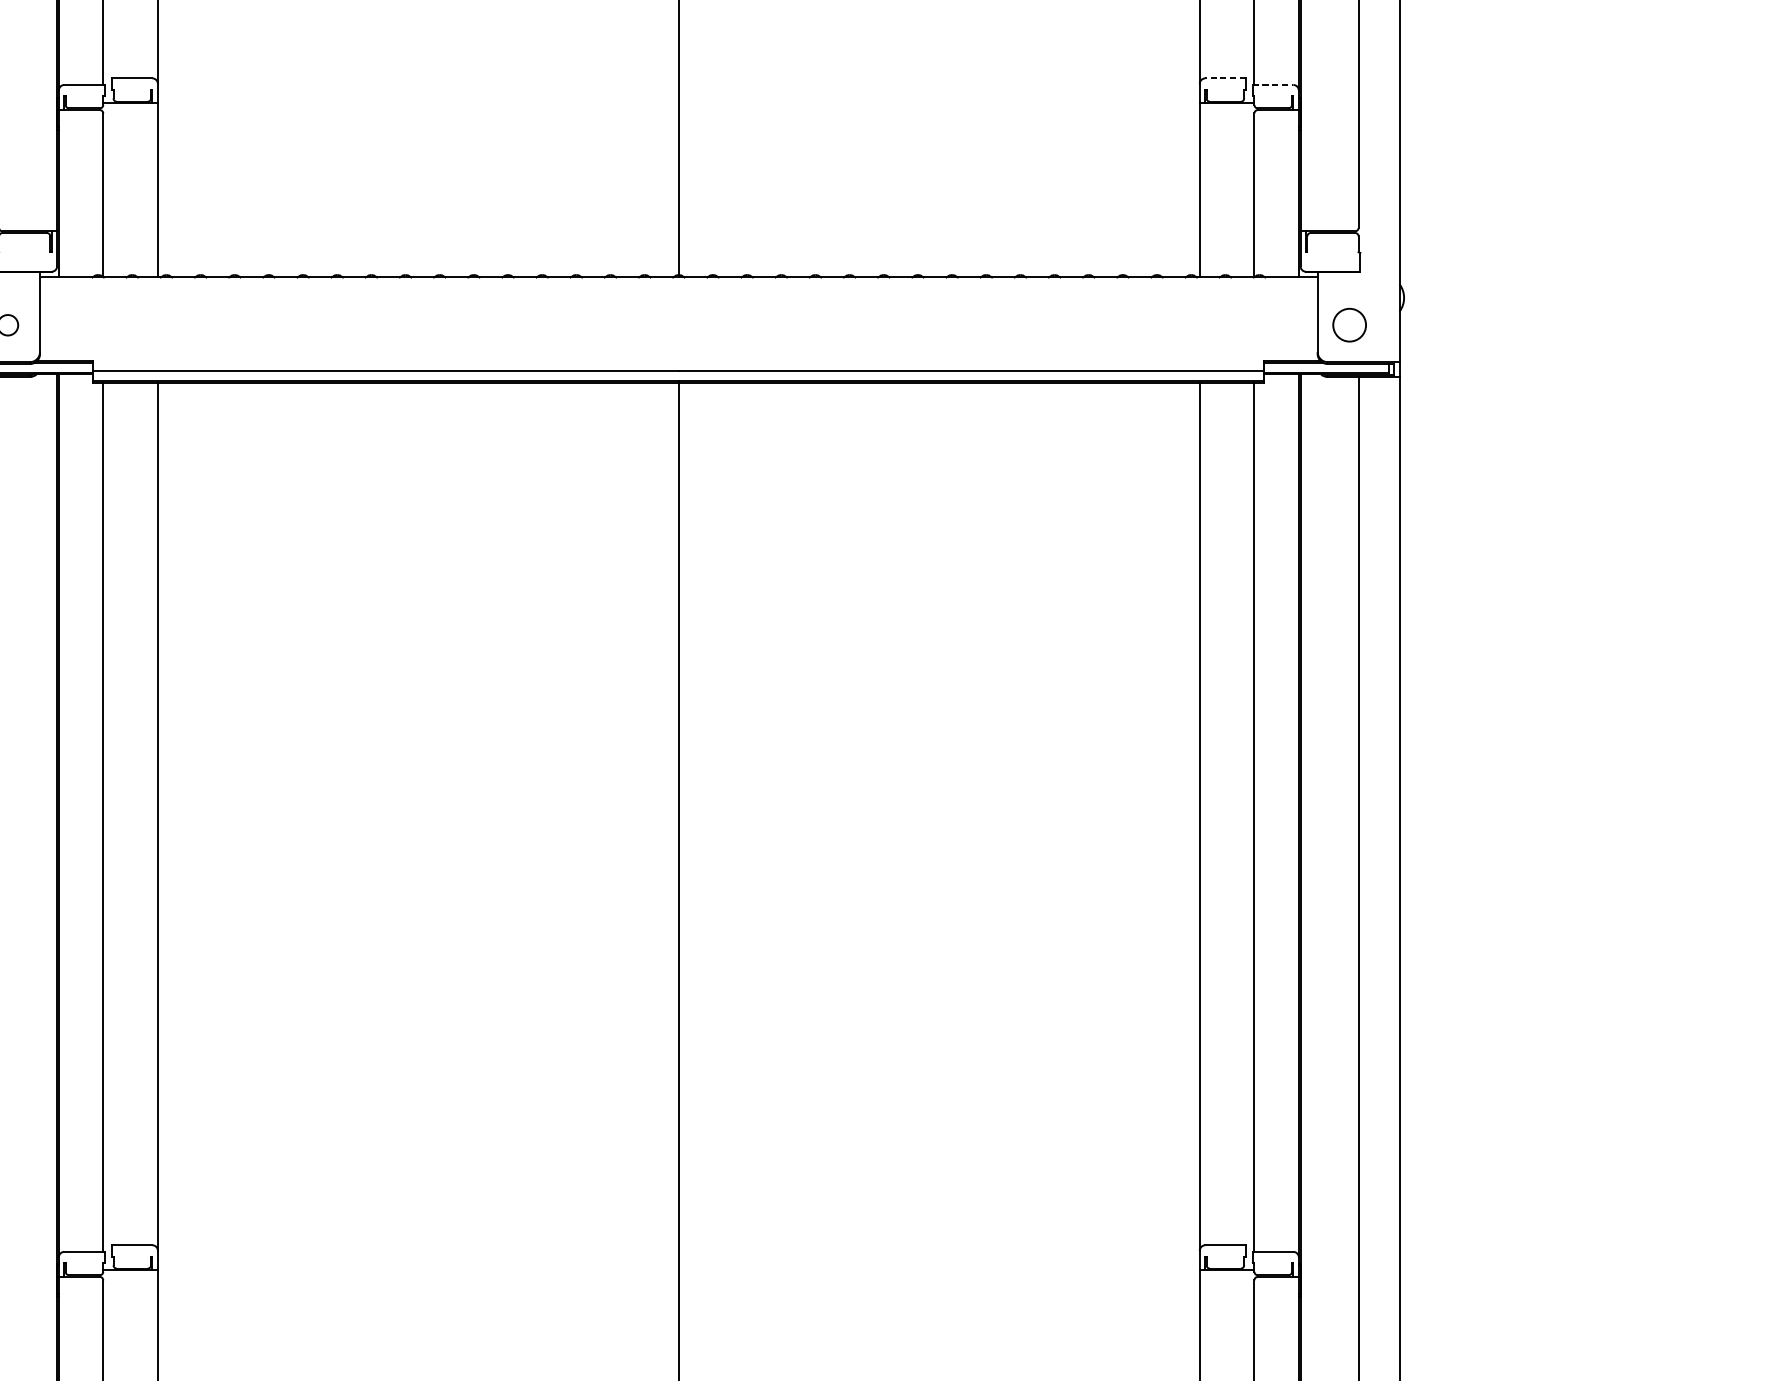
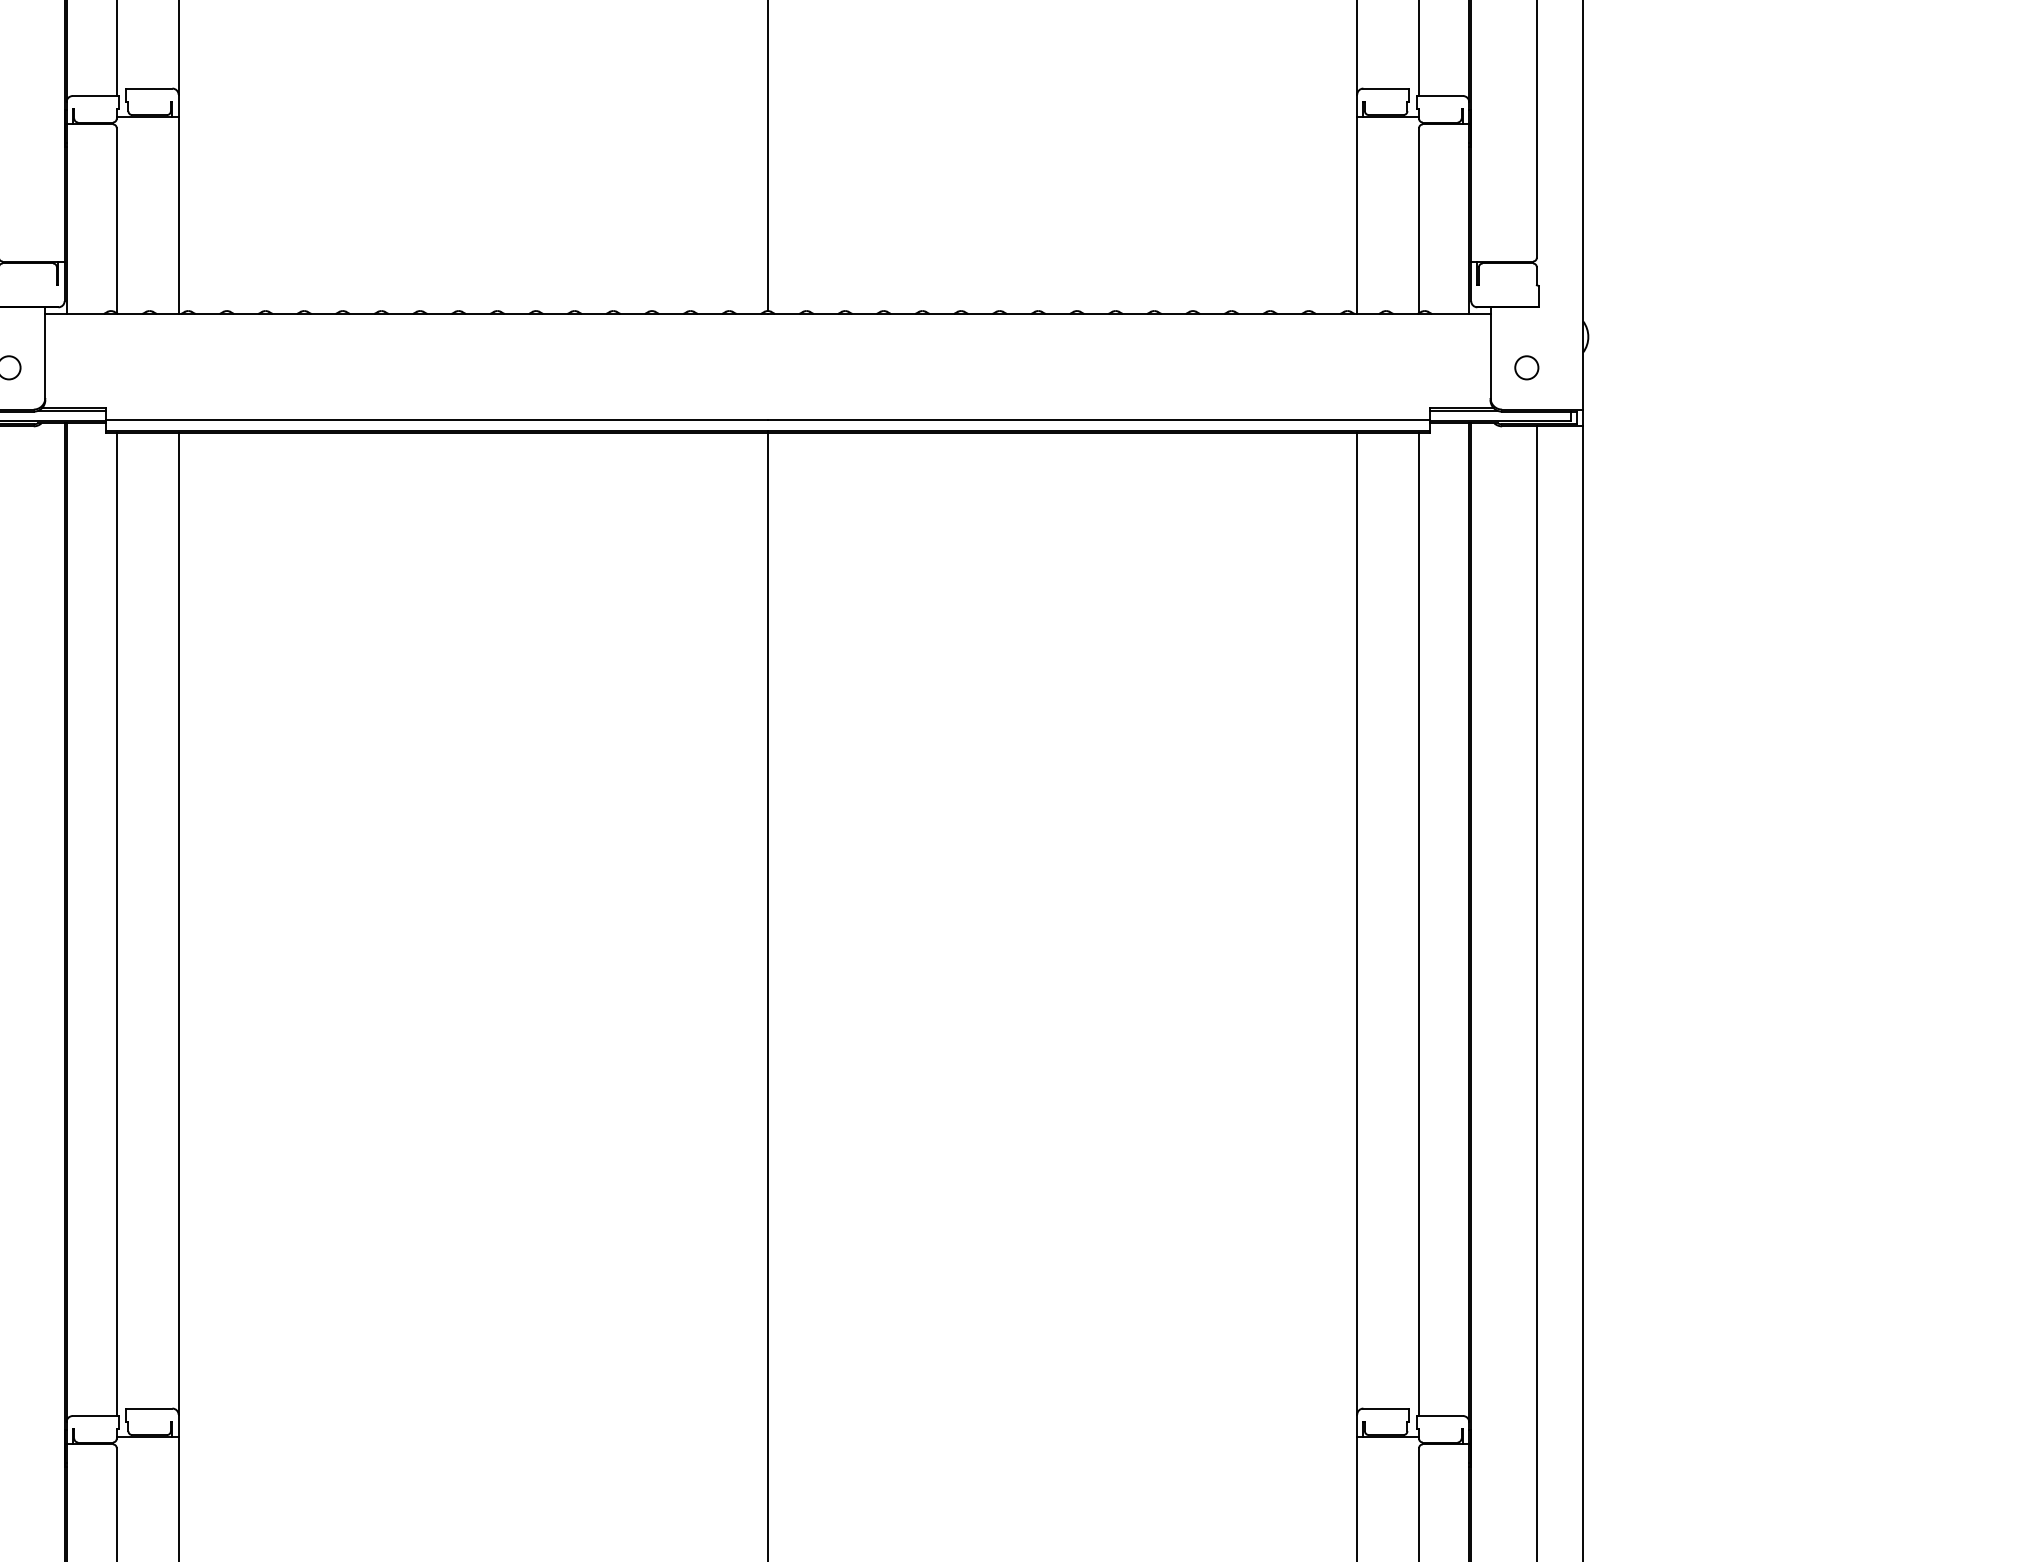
line: (1225, 78) -> (1386, 88), dashed -> solid
line: (1273, 85) -> (1440, 96), dashed -> solid
circle: (1349, 324) -> (1526, 367), size x0.62

